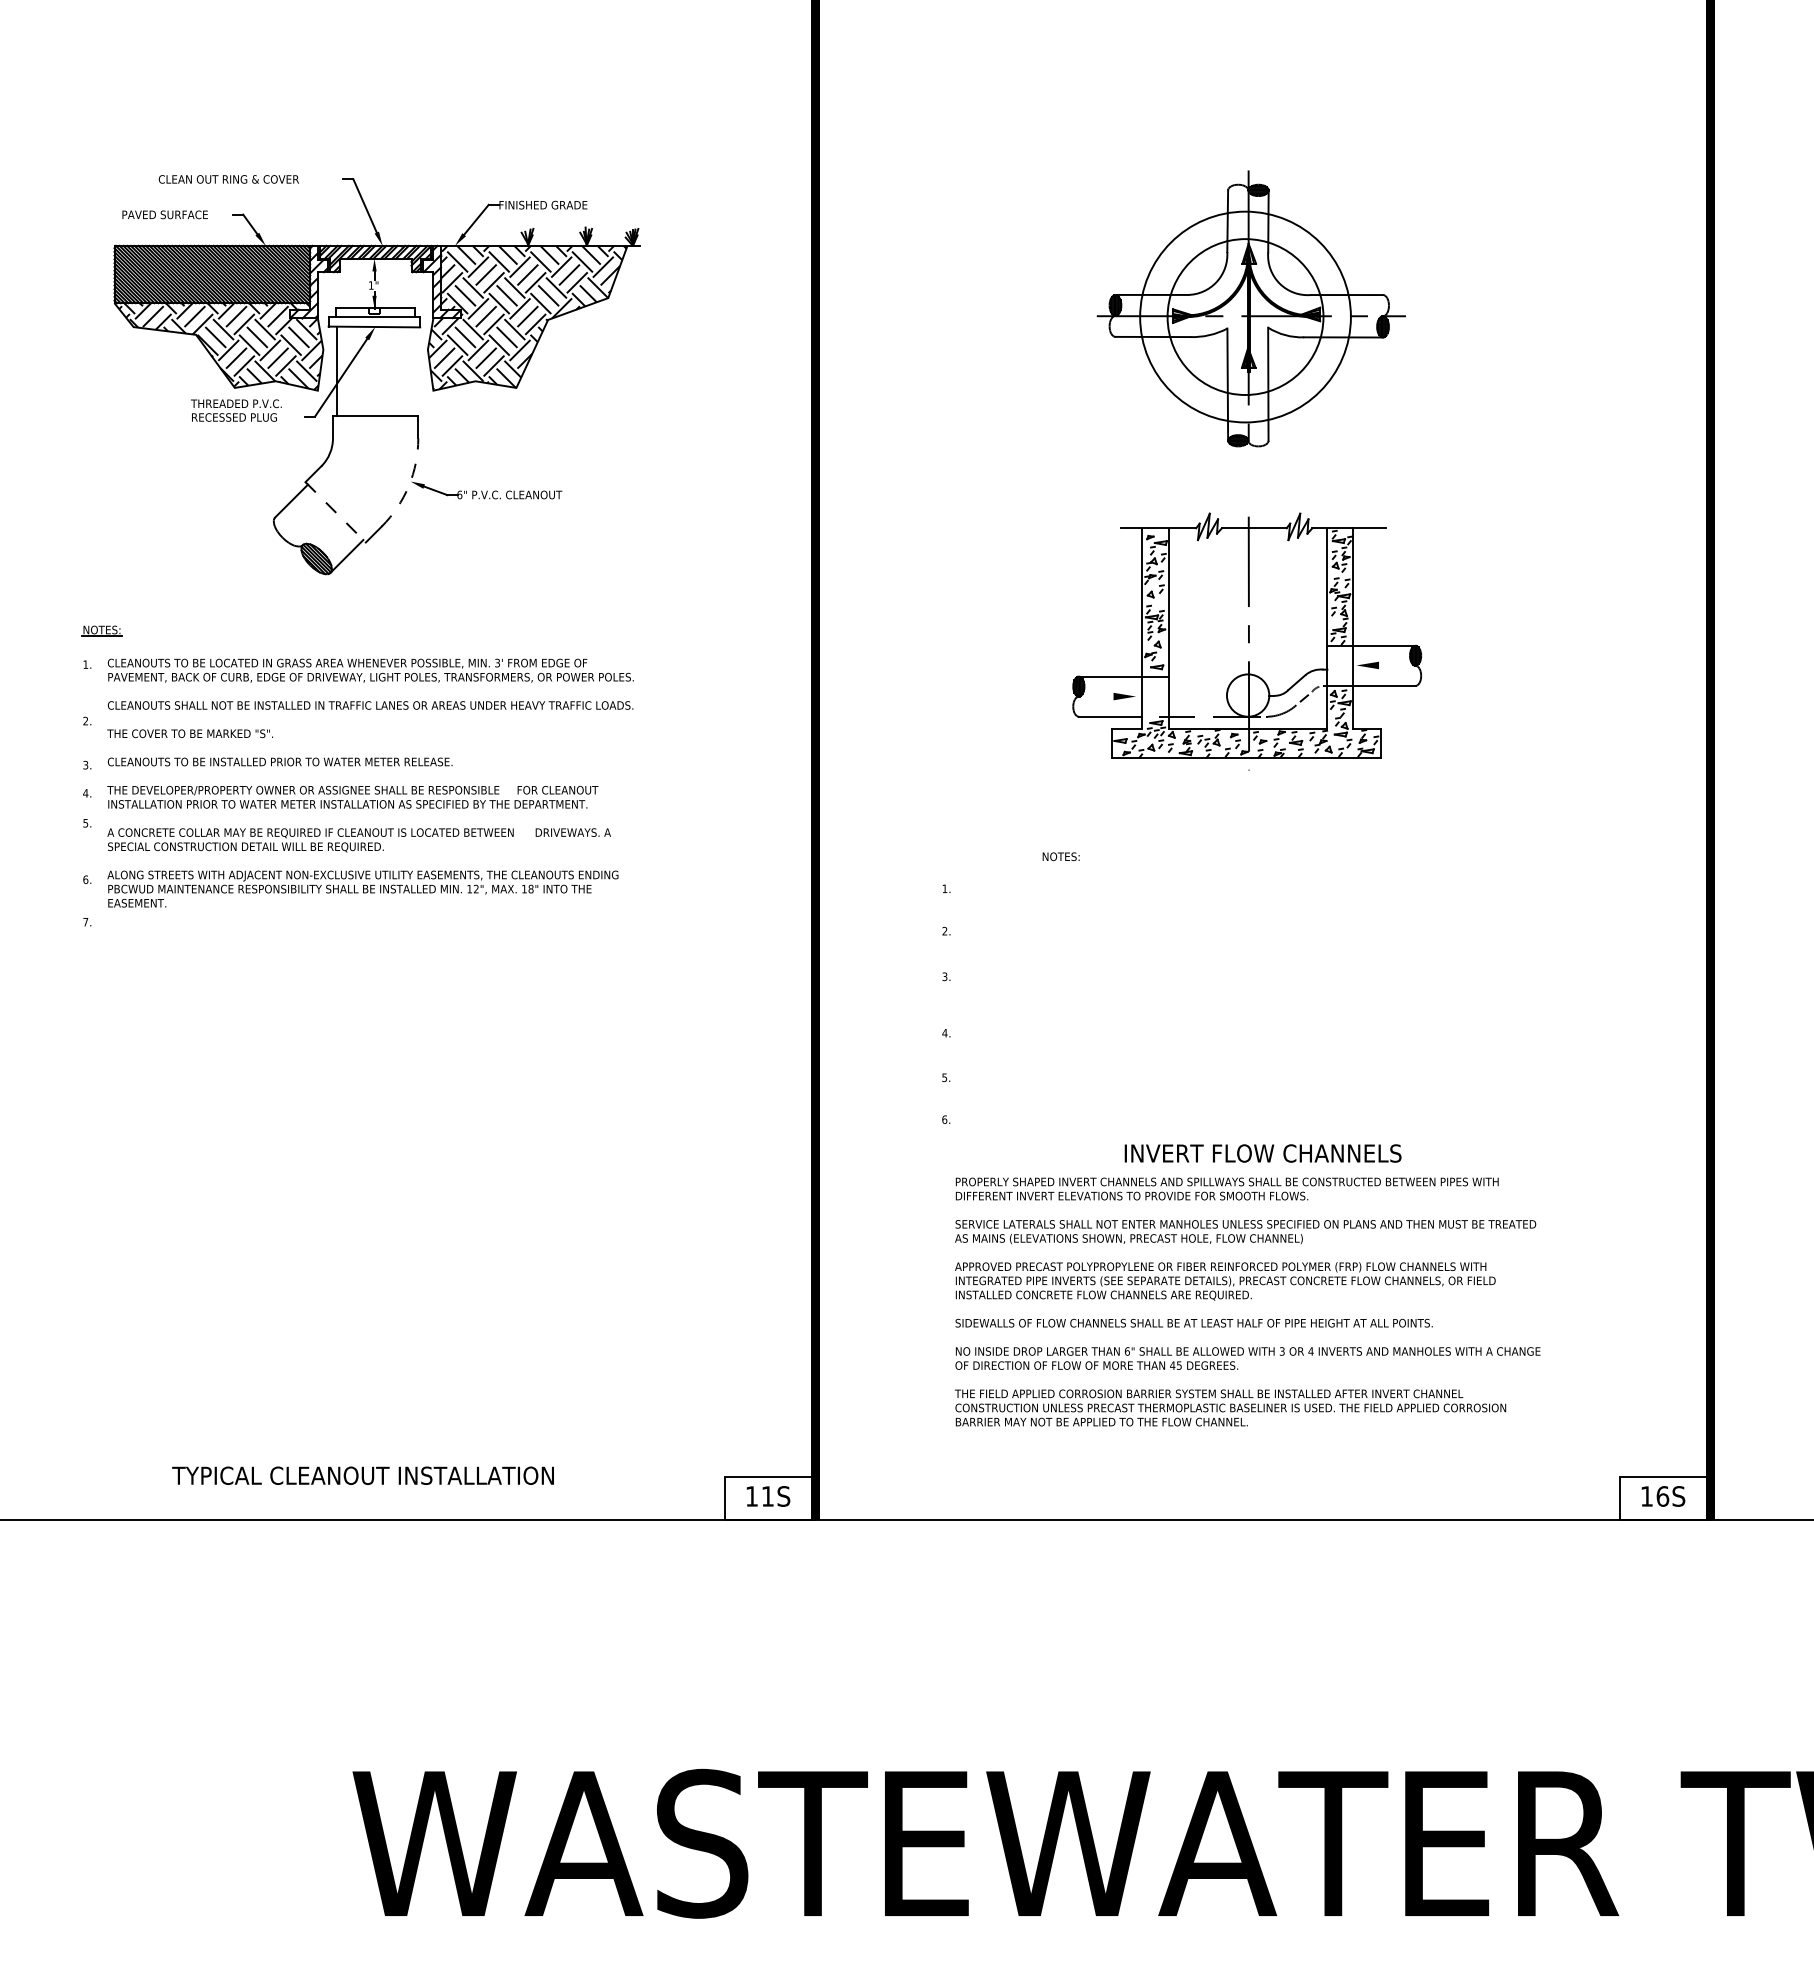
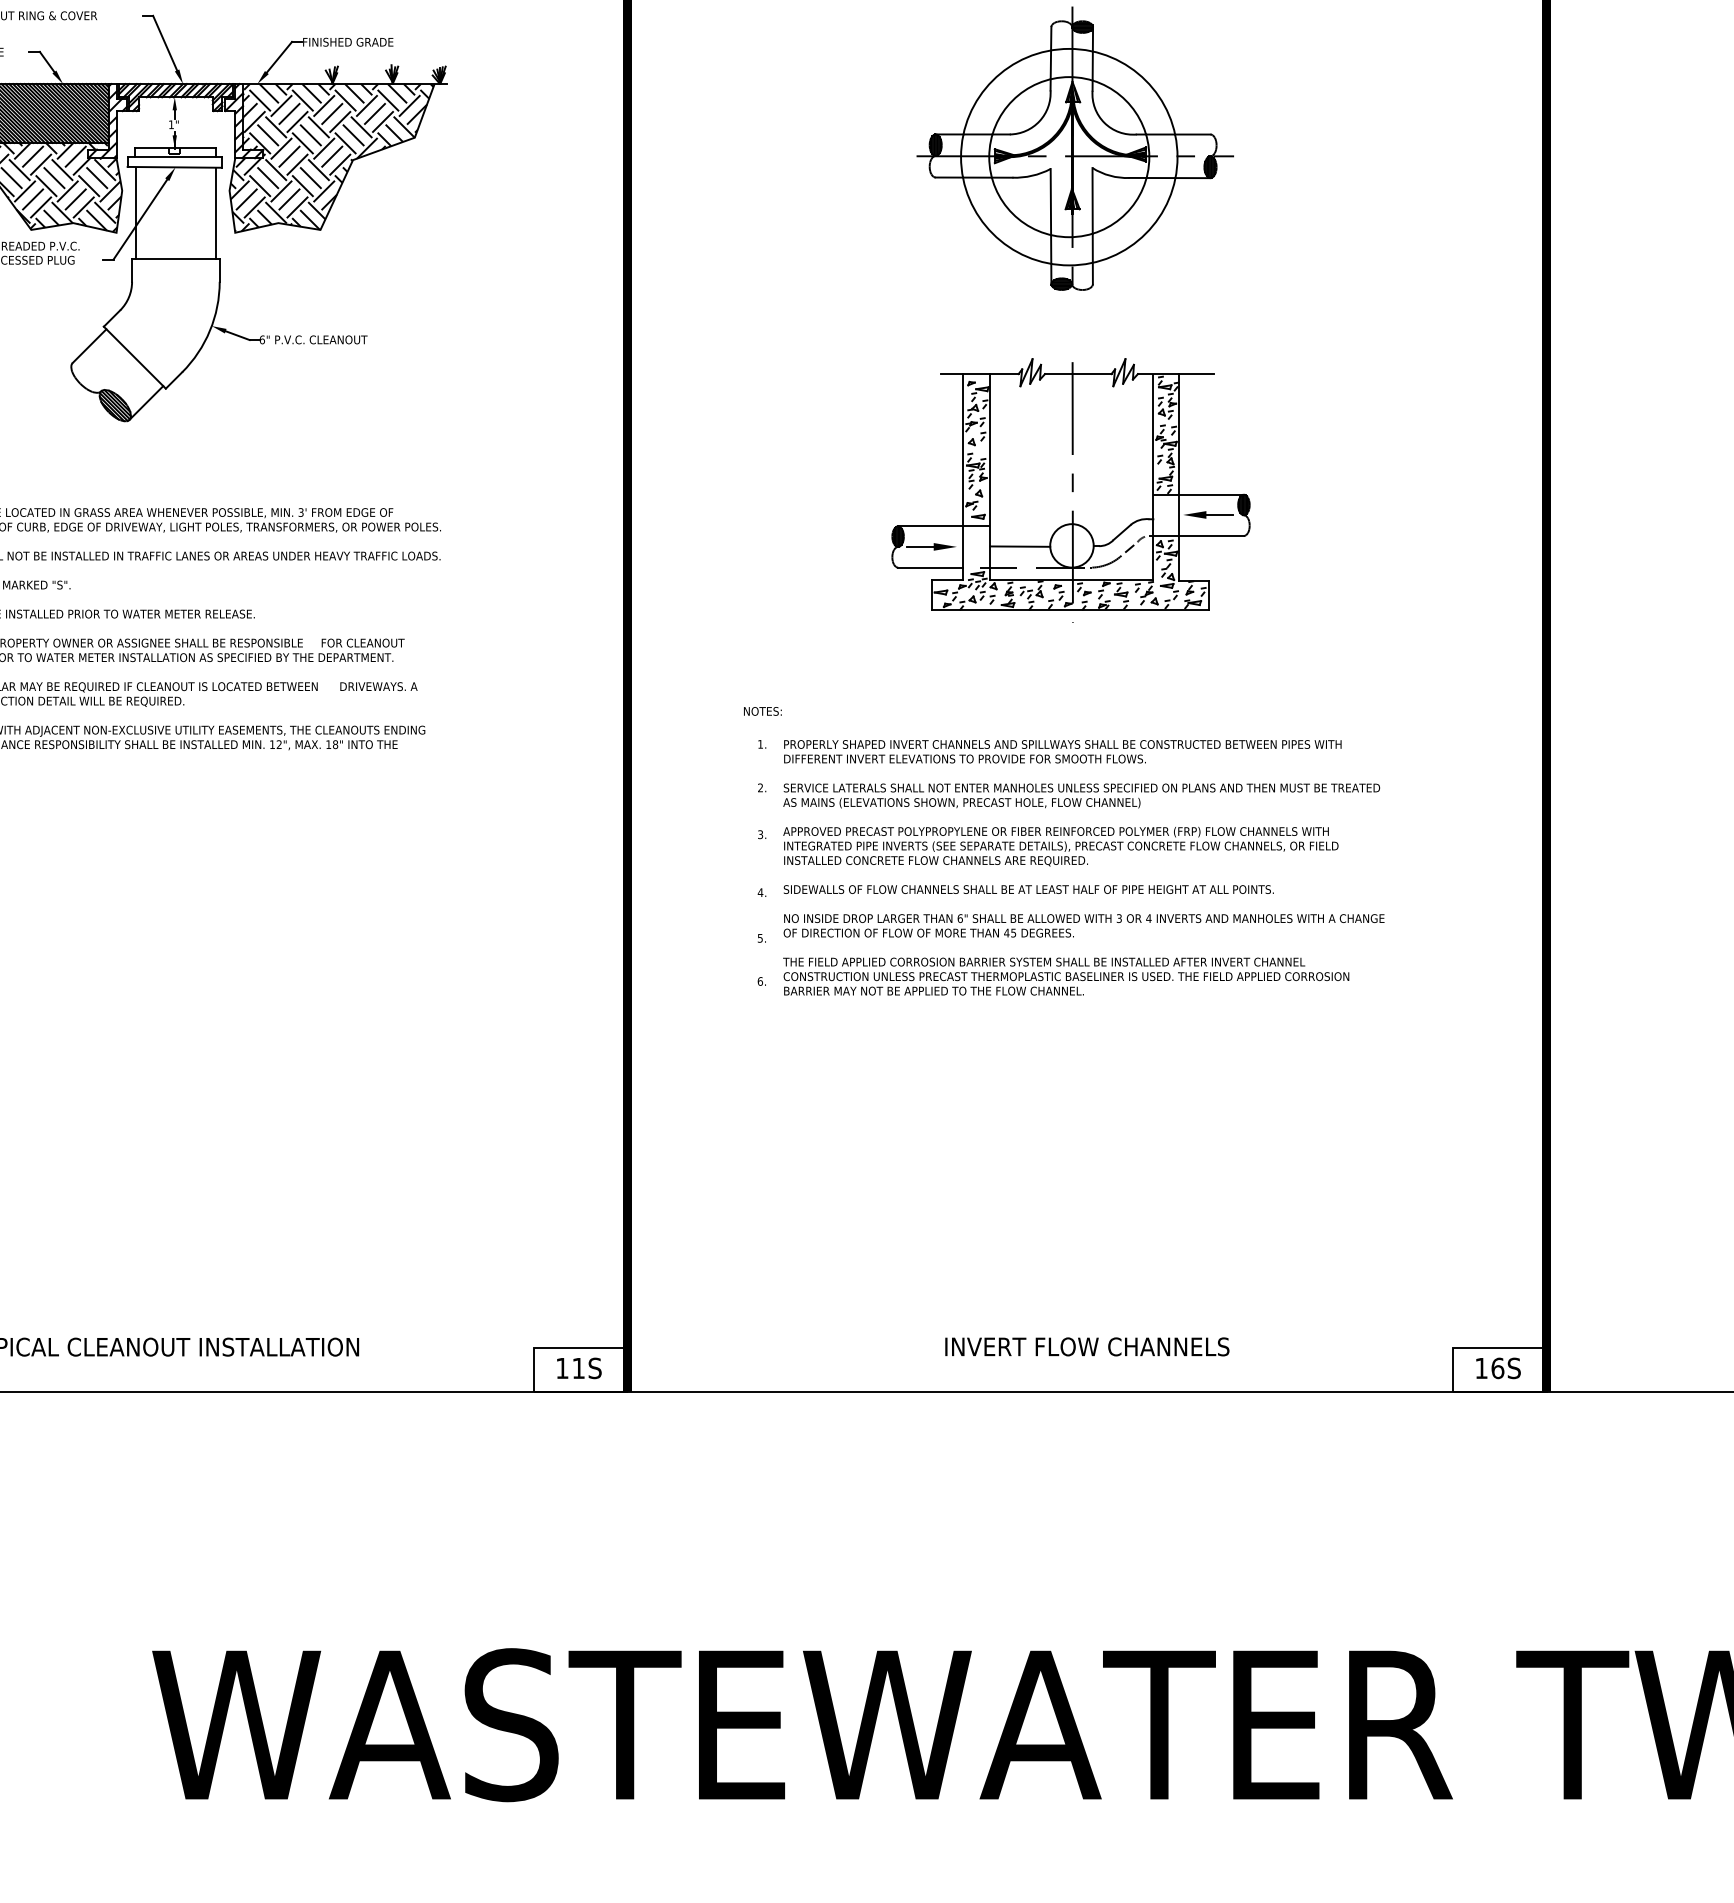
line: (414, 371) -> (215, 213), added
arc: (408, 486) -> (209, 331), dashed -> solid
line: (335, 512) -> (134, 357), dashed -> solid
line: (1391, 665) -> (1219, 515), added
line: (1100, 696) -> (920, 546), added
line: (1197, 696) -> (1019, 546), added
text: (1060, 856) -> (762, 711), moved
text: (1262, 1153) -> (1086, 1346), moved
text: (1247, 1301) -> (1083, 867), moved

